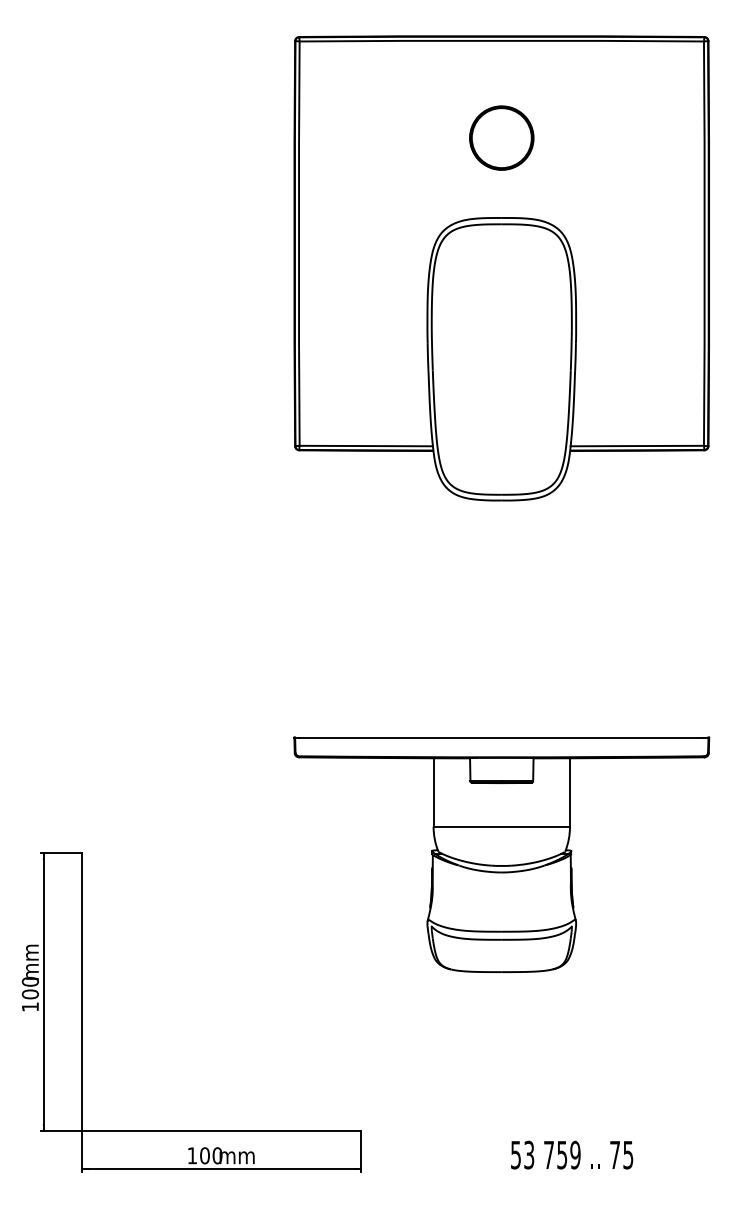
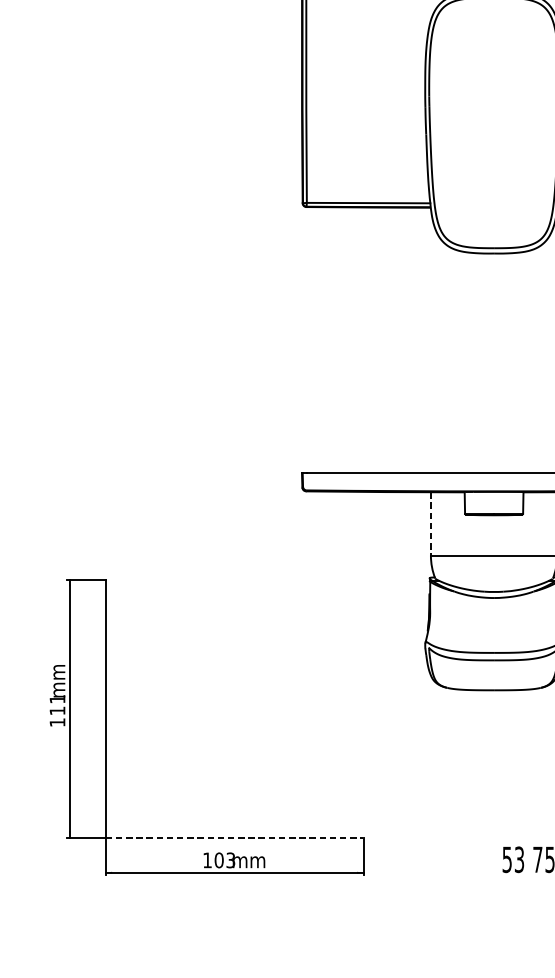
line: (433, 792) -> (430, 523), solid -> dashed
text: (29, 987) -> (56, 704), 100 -> 111
line: (222, 1131) -> (235, 837), solid -> dashed
text: (217, 1155) -> (230, 860), 100 -> 103

